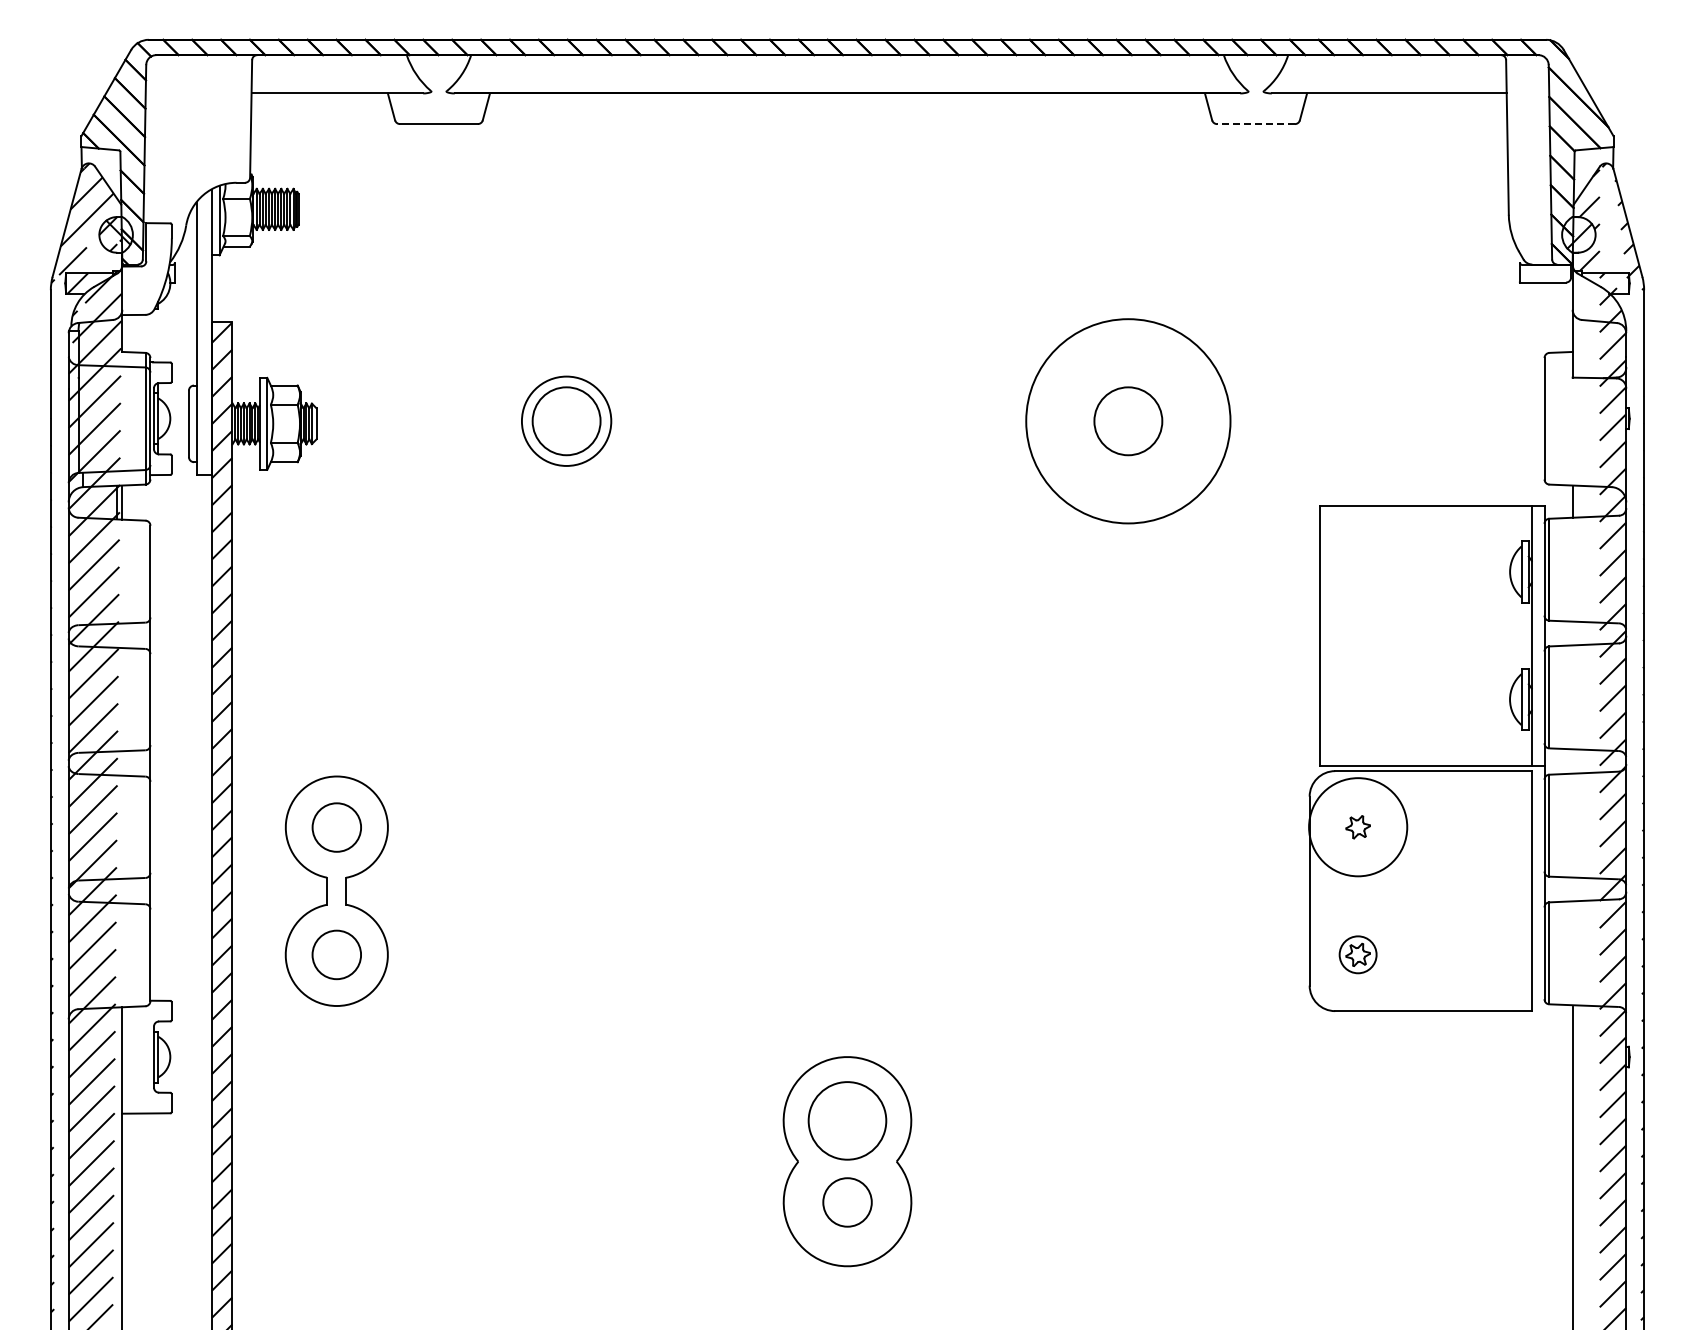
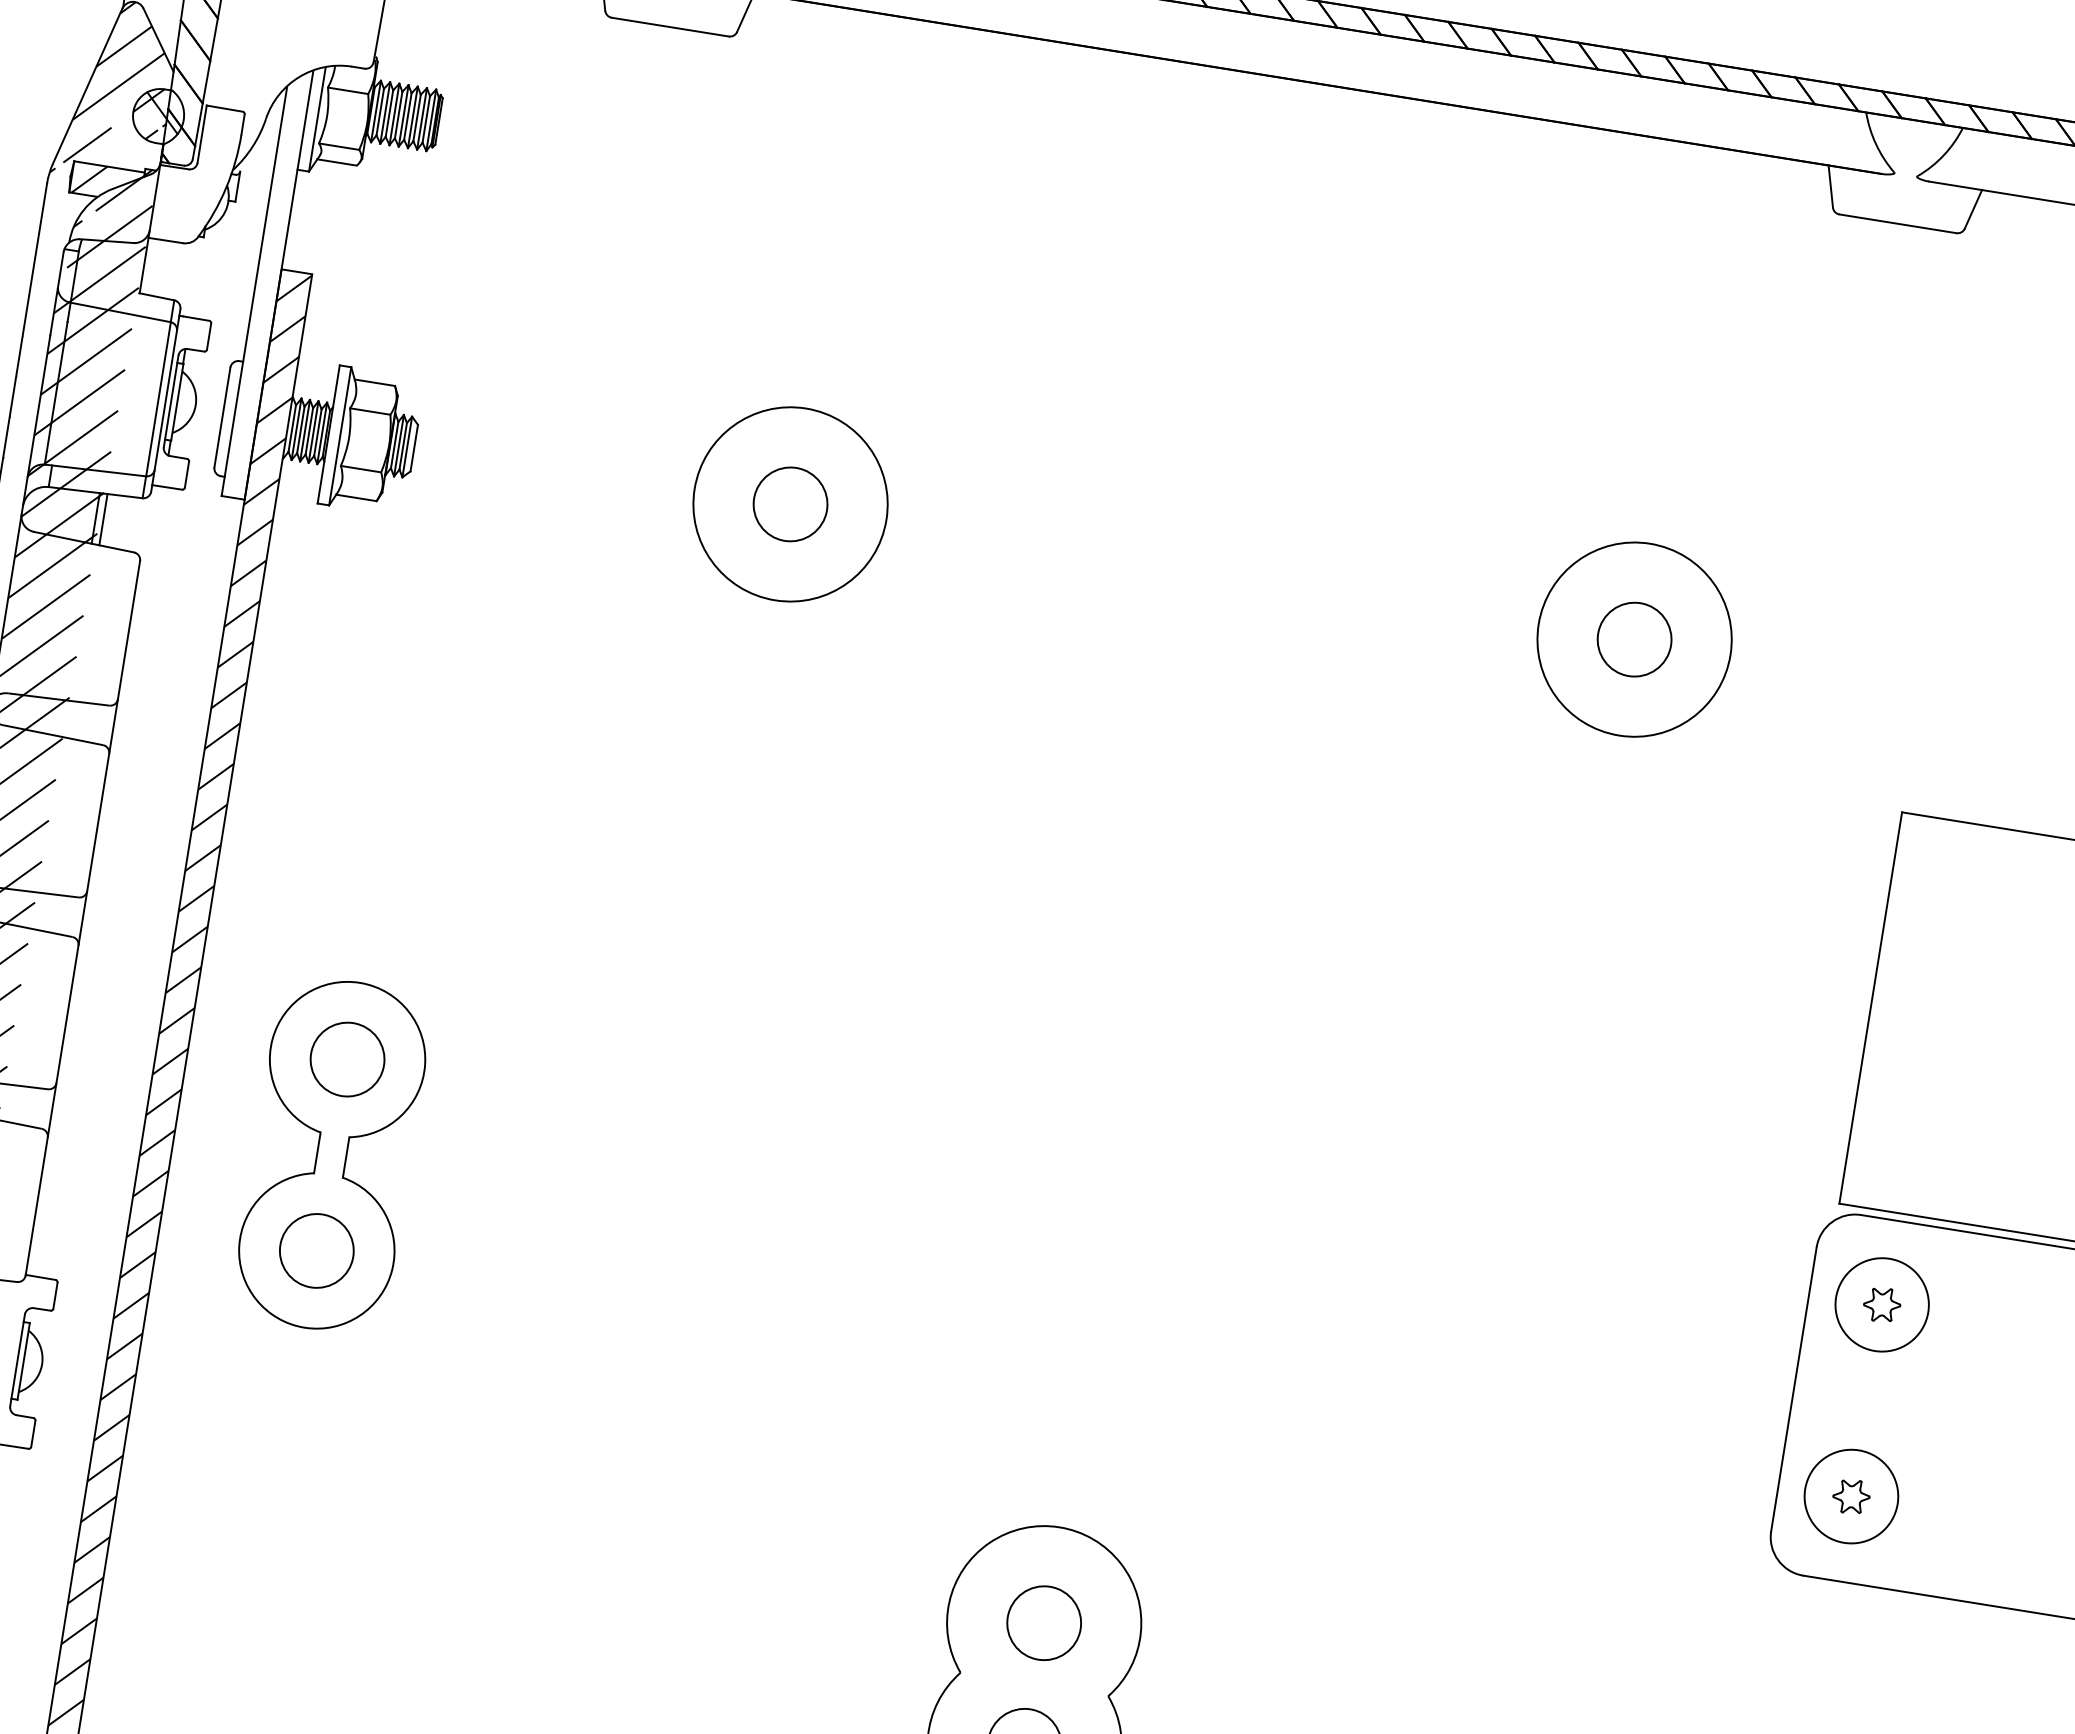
line: (1256, 124) -> (1898, 224), dashed -> solid
circle: (566, 421) -> (790, 504), size x0.71
circle: (566, 421) -> (790, 504), size x1.43
circle: (1128, 421) -> (1634, 639), size x0.62
circle: (1128, 421) -> (1634, 639), size x0.71
circle: (1357, 826) -> (1881, 1303), size x0.62
circle: (1357, 954) -> (1850, 1495), size x1.67
circle: (847, 1120) -> (1044, 1622), size x0.62

